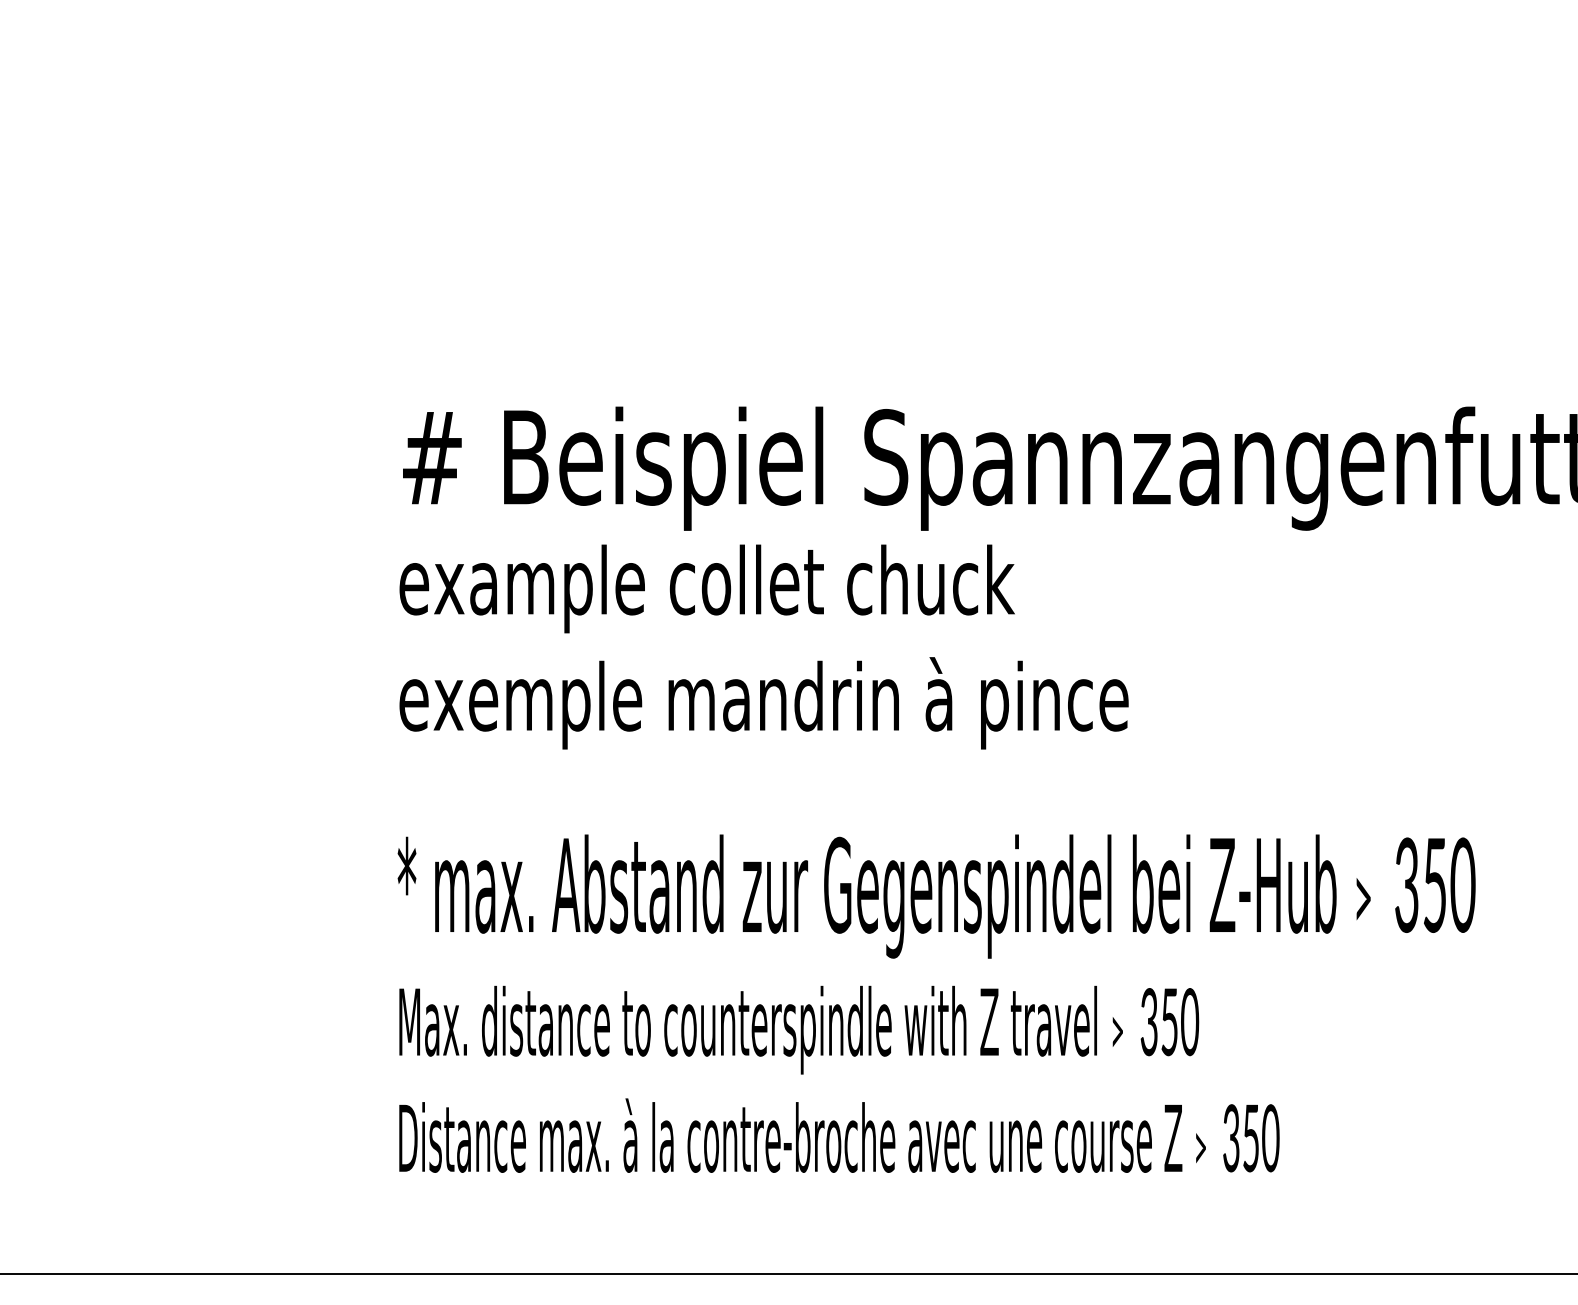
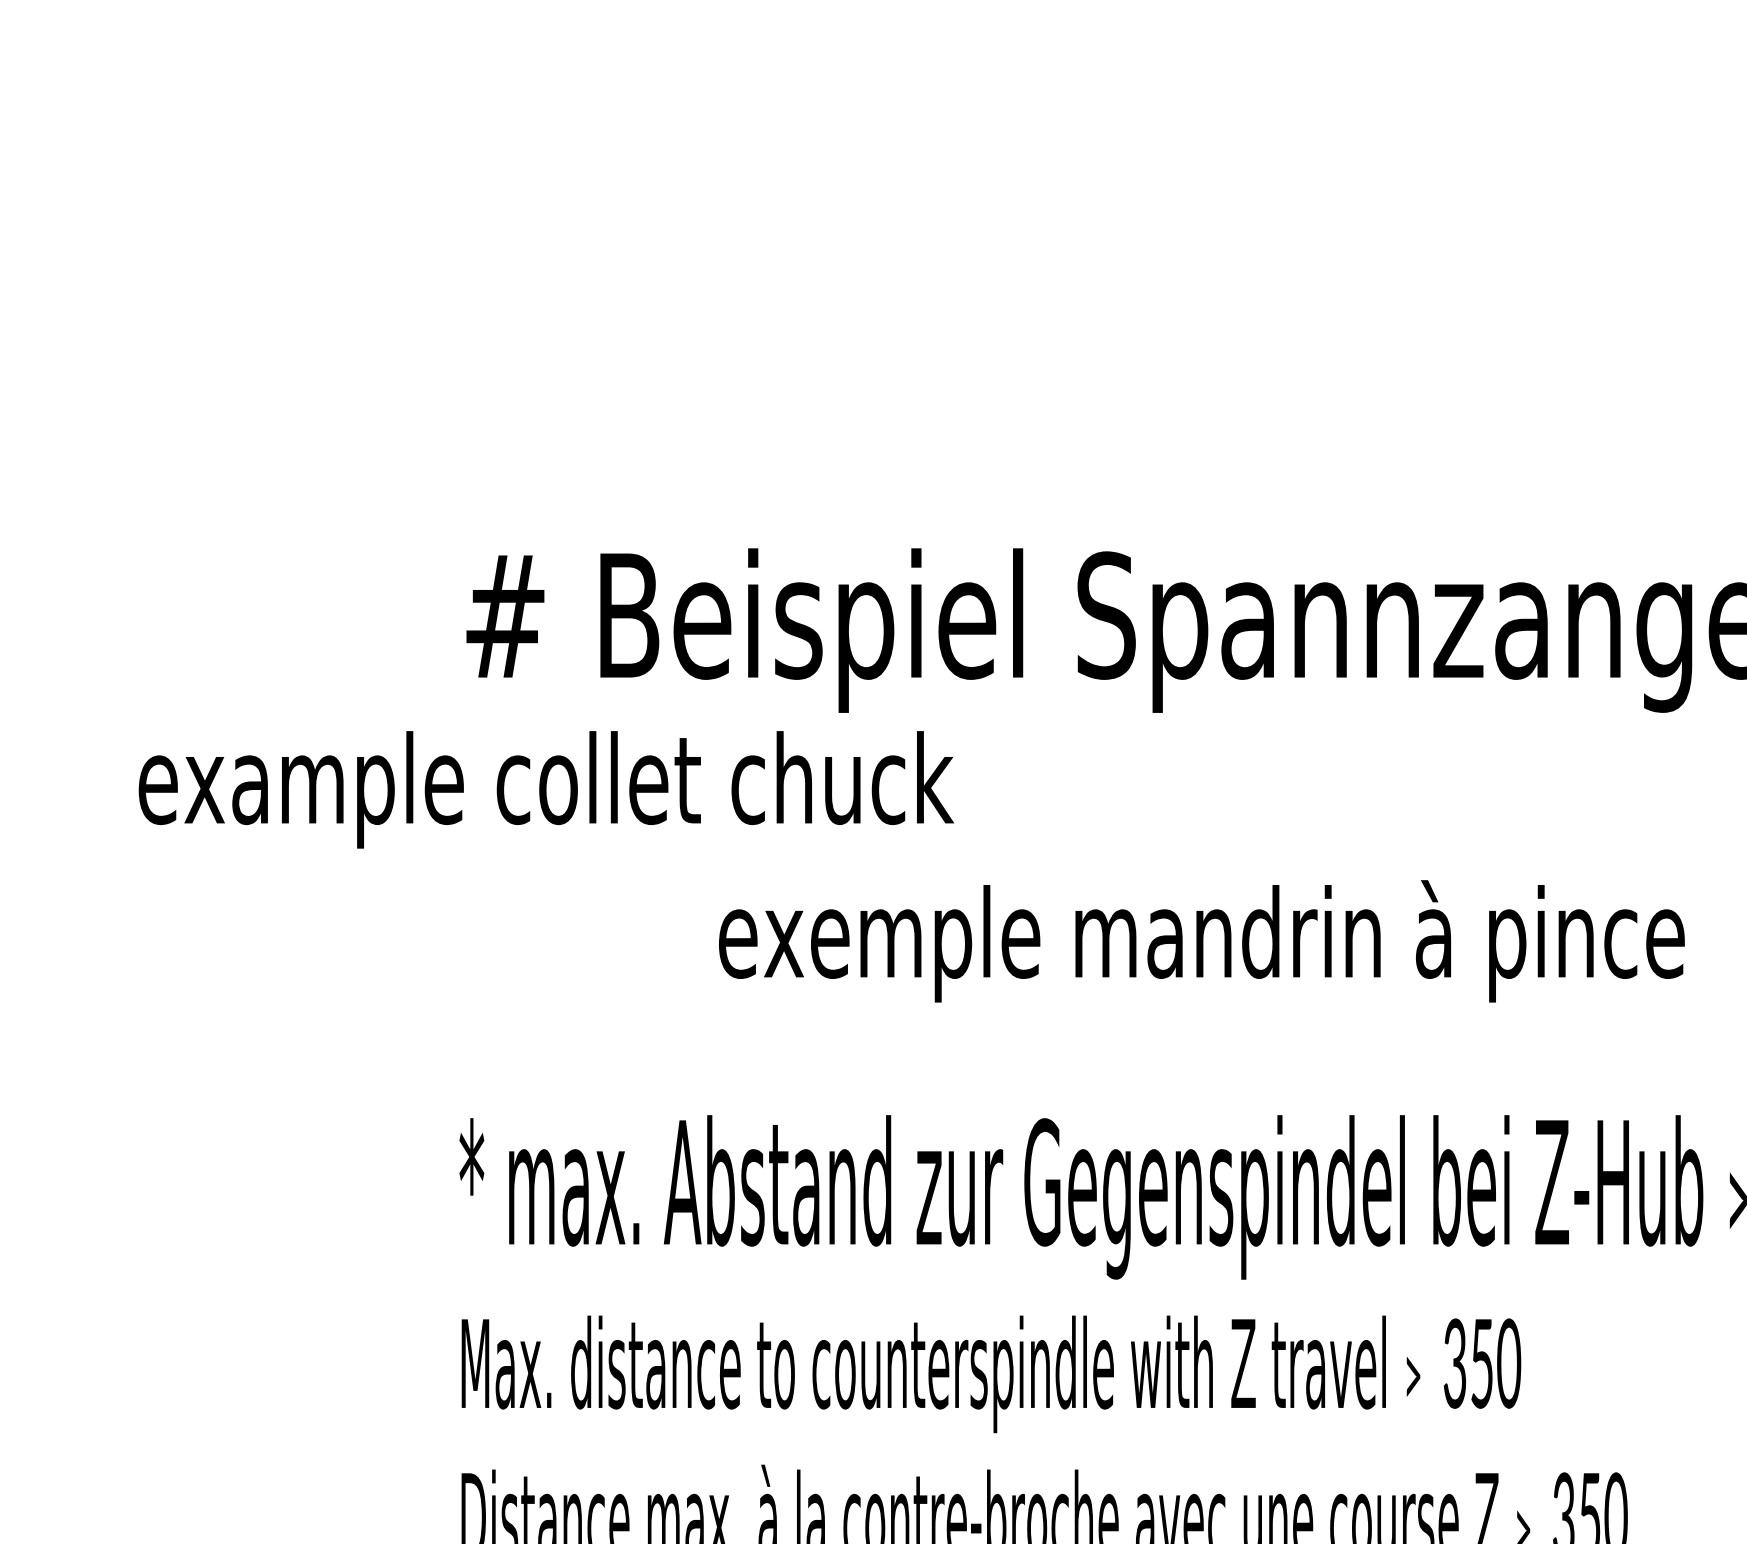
text: (706, 588) -> (545, 789), moved
text: (763, 703) -> (1201, 941), moved

